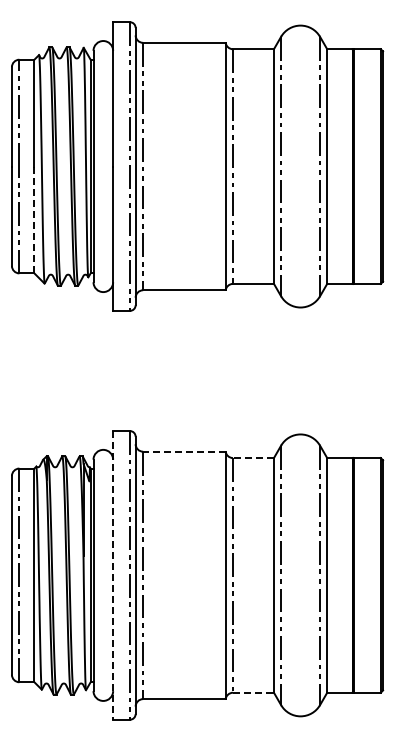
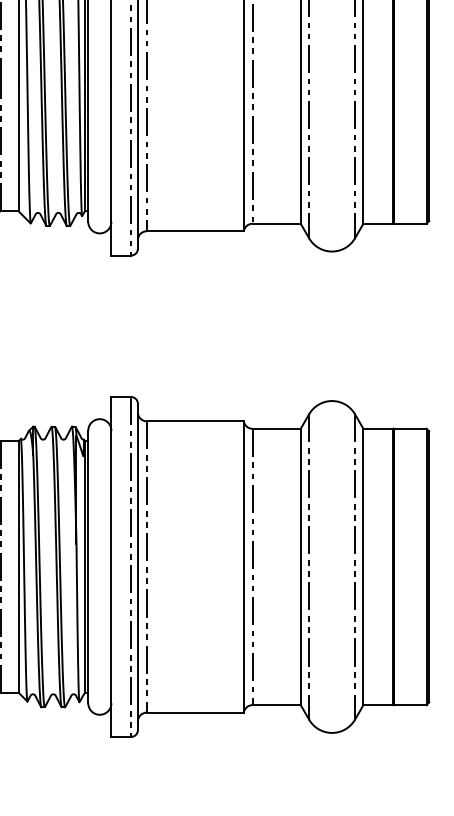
line: (34, 219) -> (18, 147), dashed -> solid
line: (183, 451) -> (194, 421), dashed -> solid
line: (253, 458) -> (276, 429), dashed -> solid
line: (113, 575) -> (111, 567), dashed -> solid
line: (254, 692) -> (277, 704), dashed -> solid

